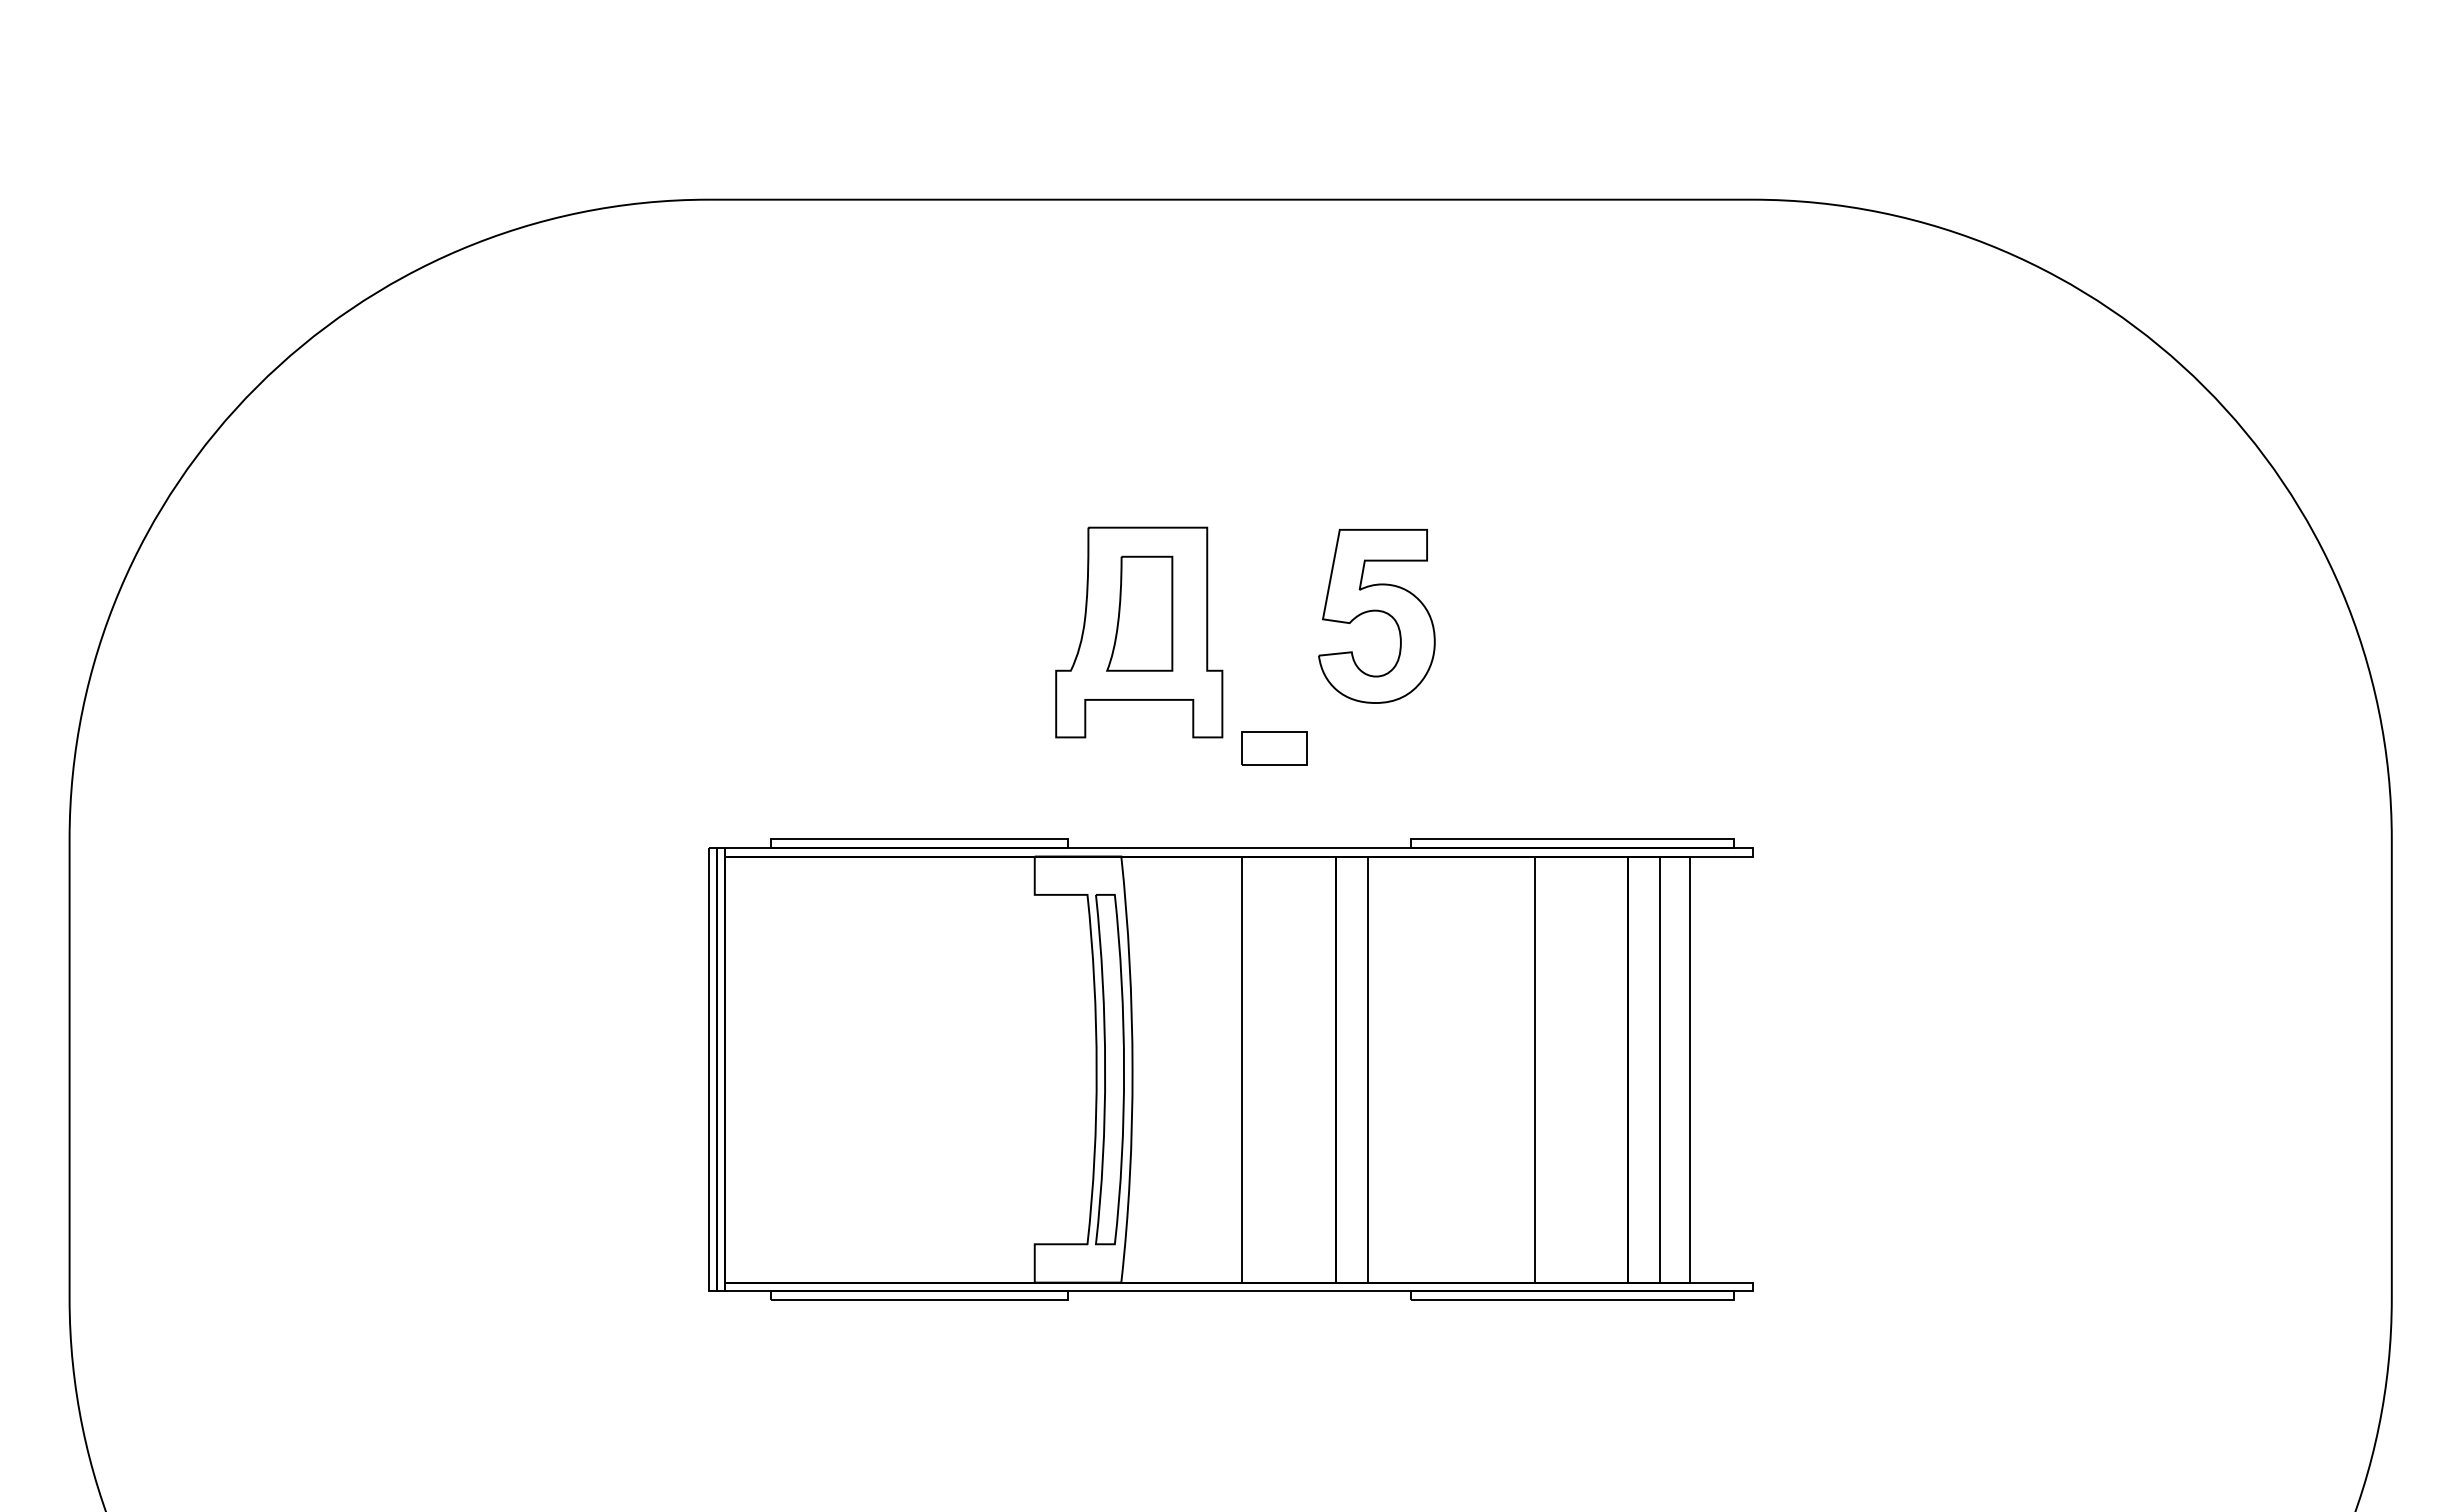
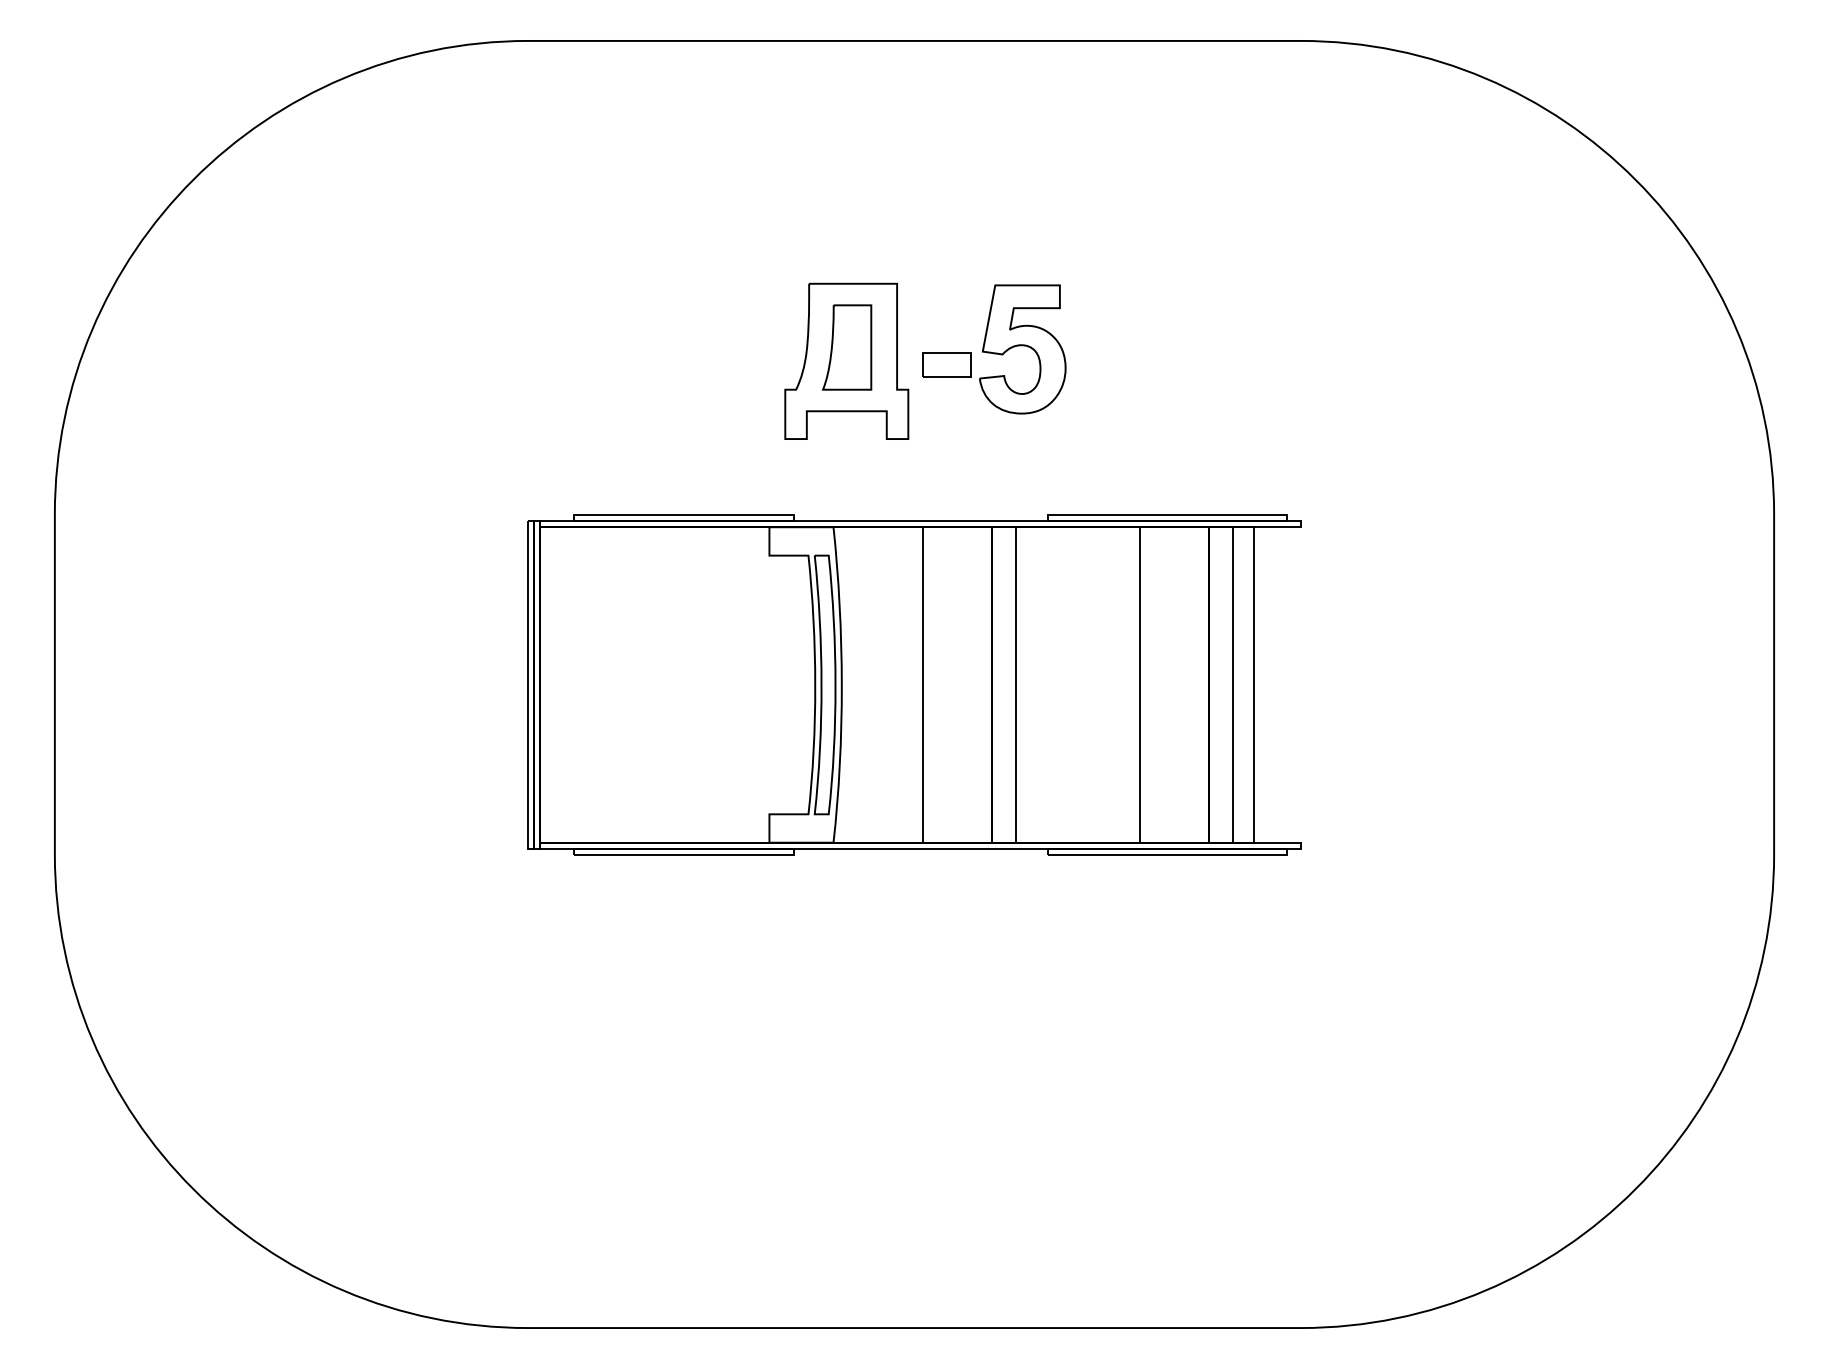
part: (1273, 747) -> (946, 364), moved

